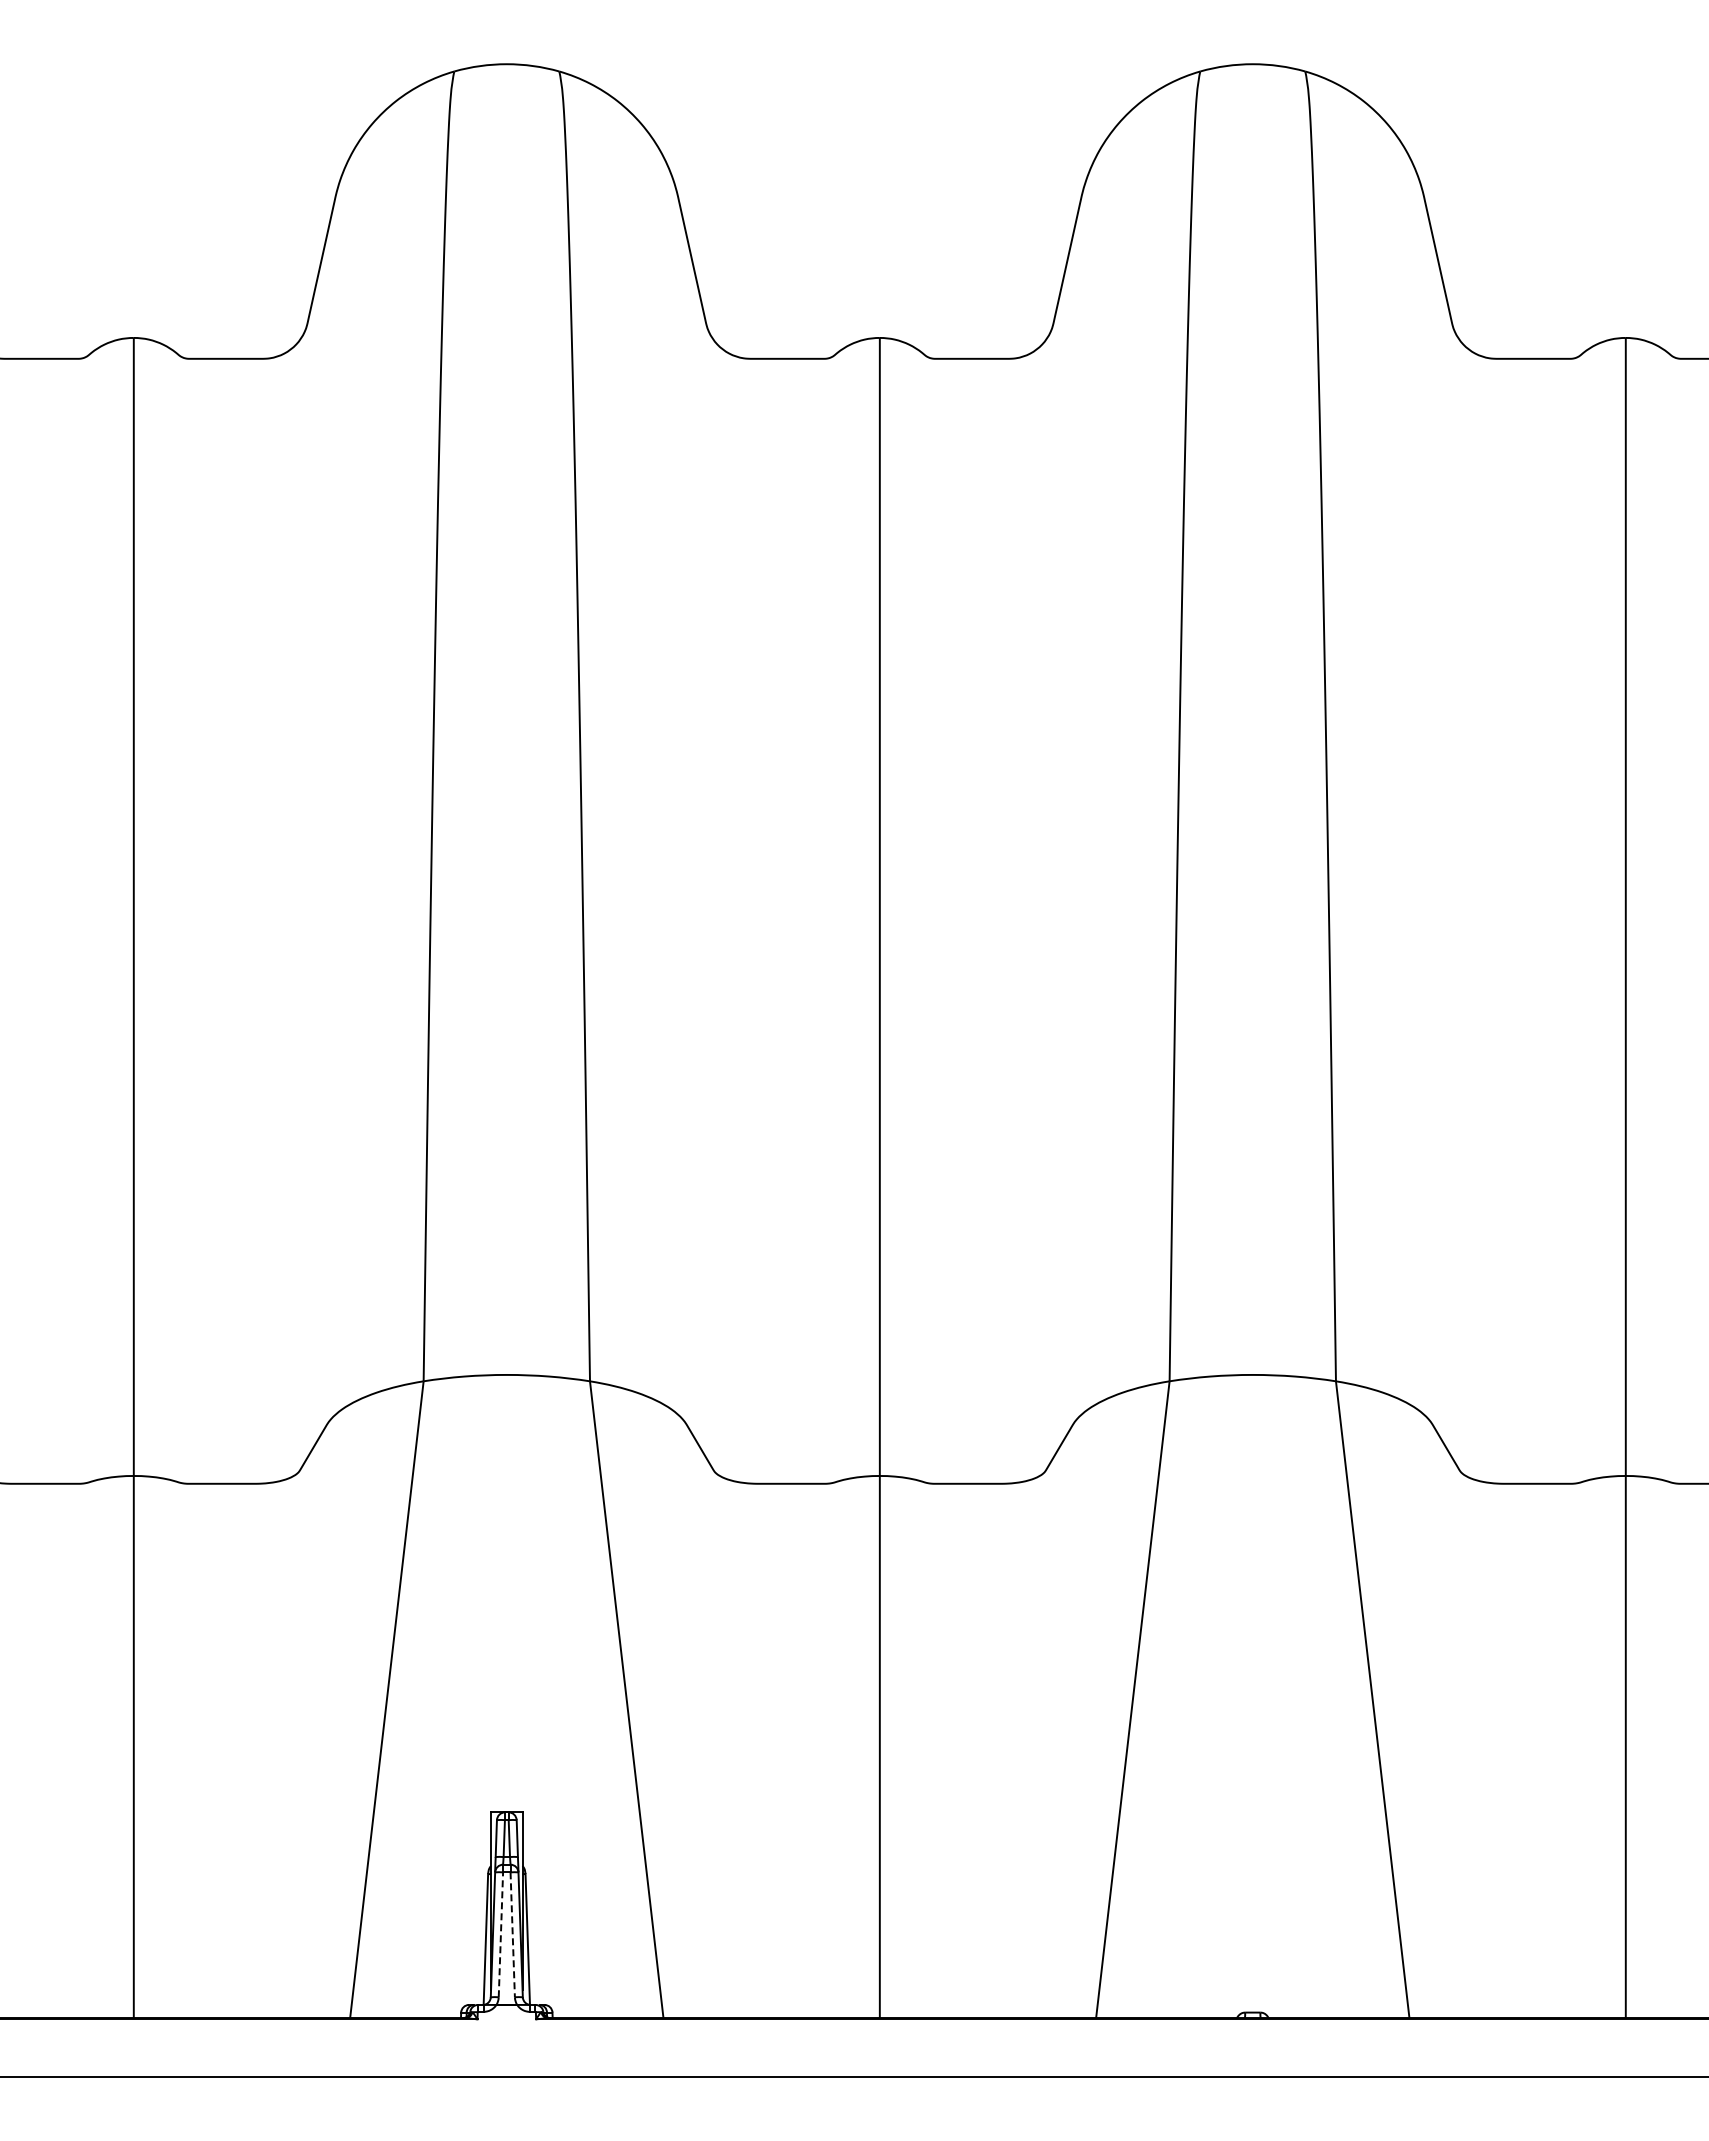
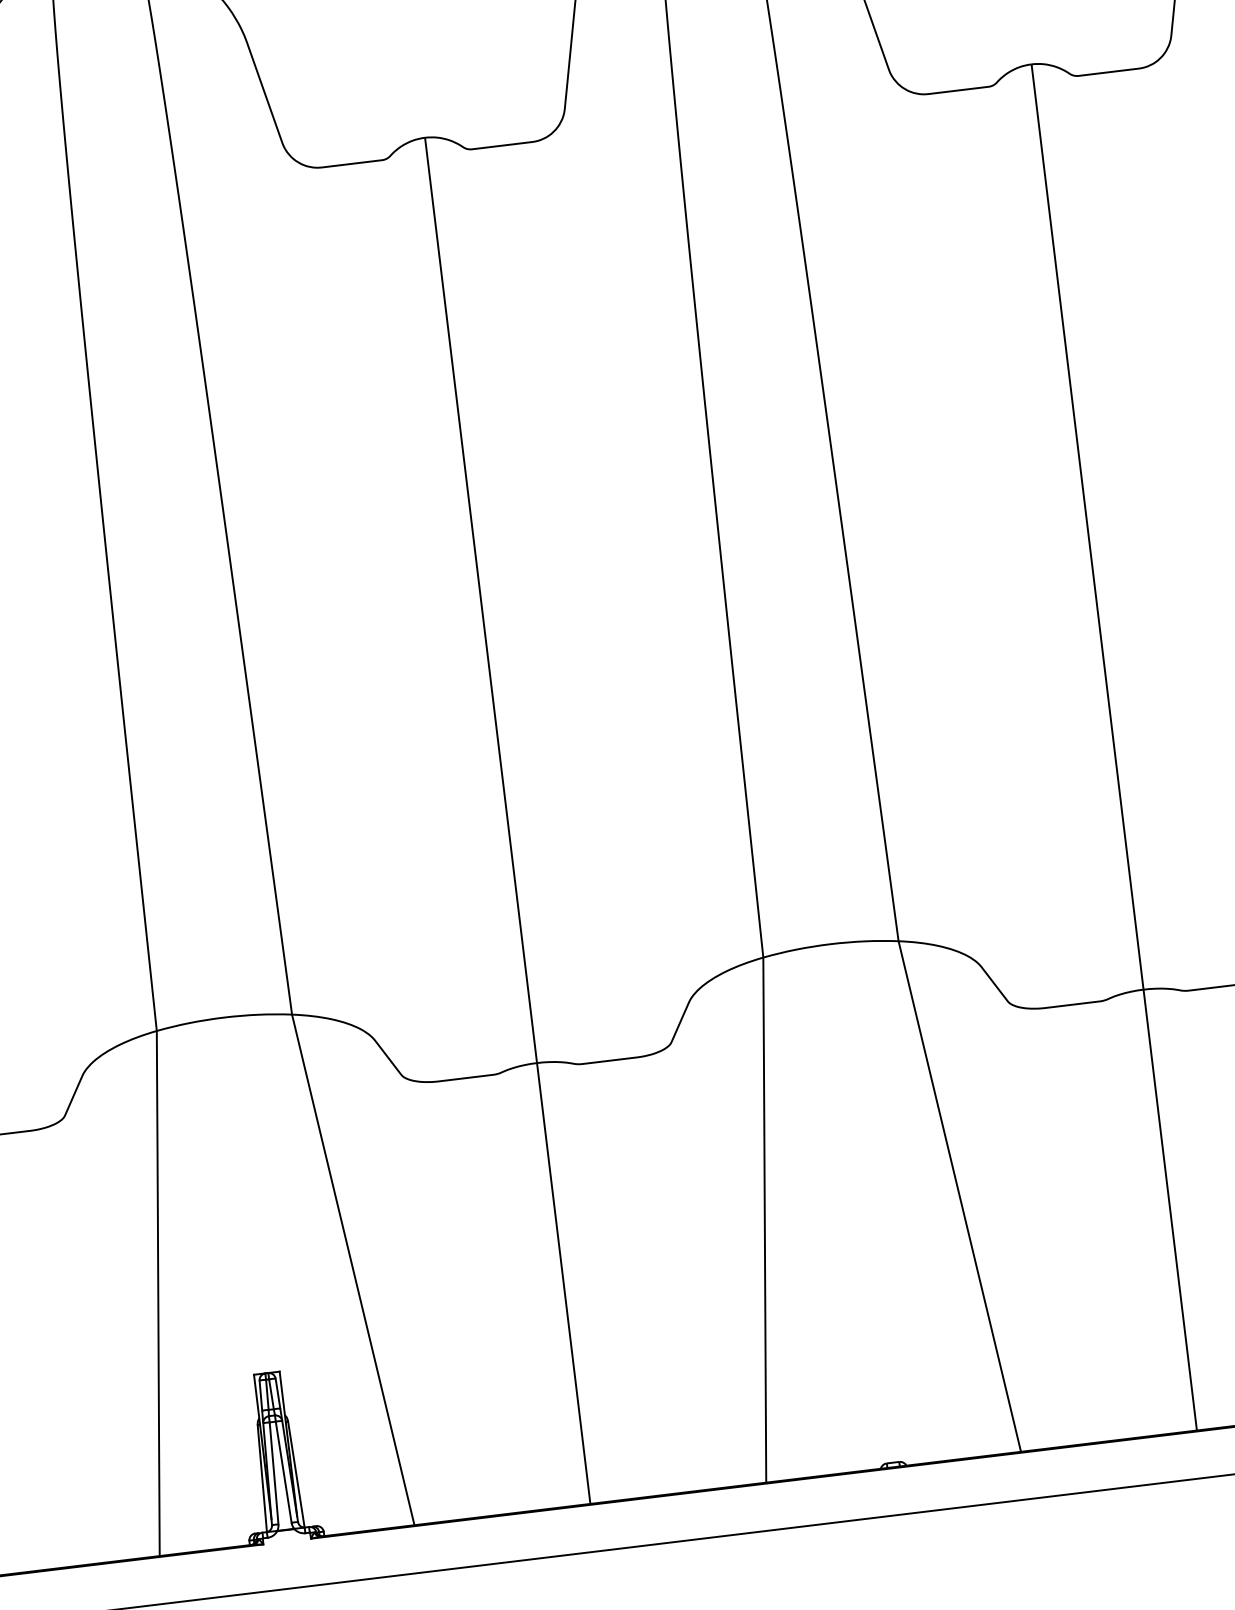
line: (500, 1934) -> (273, 1473), dashed -> solid
line: (512, 1935) -> (283, 1472), dashed -> solid

